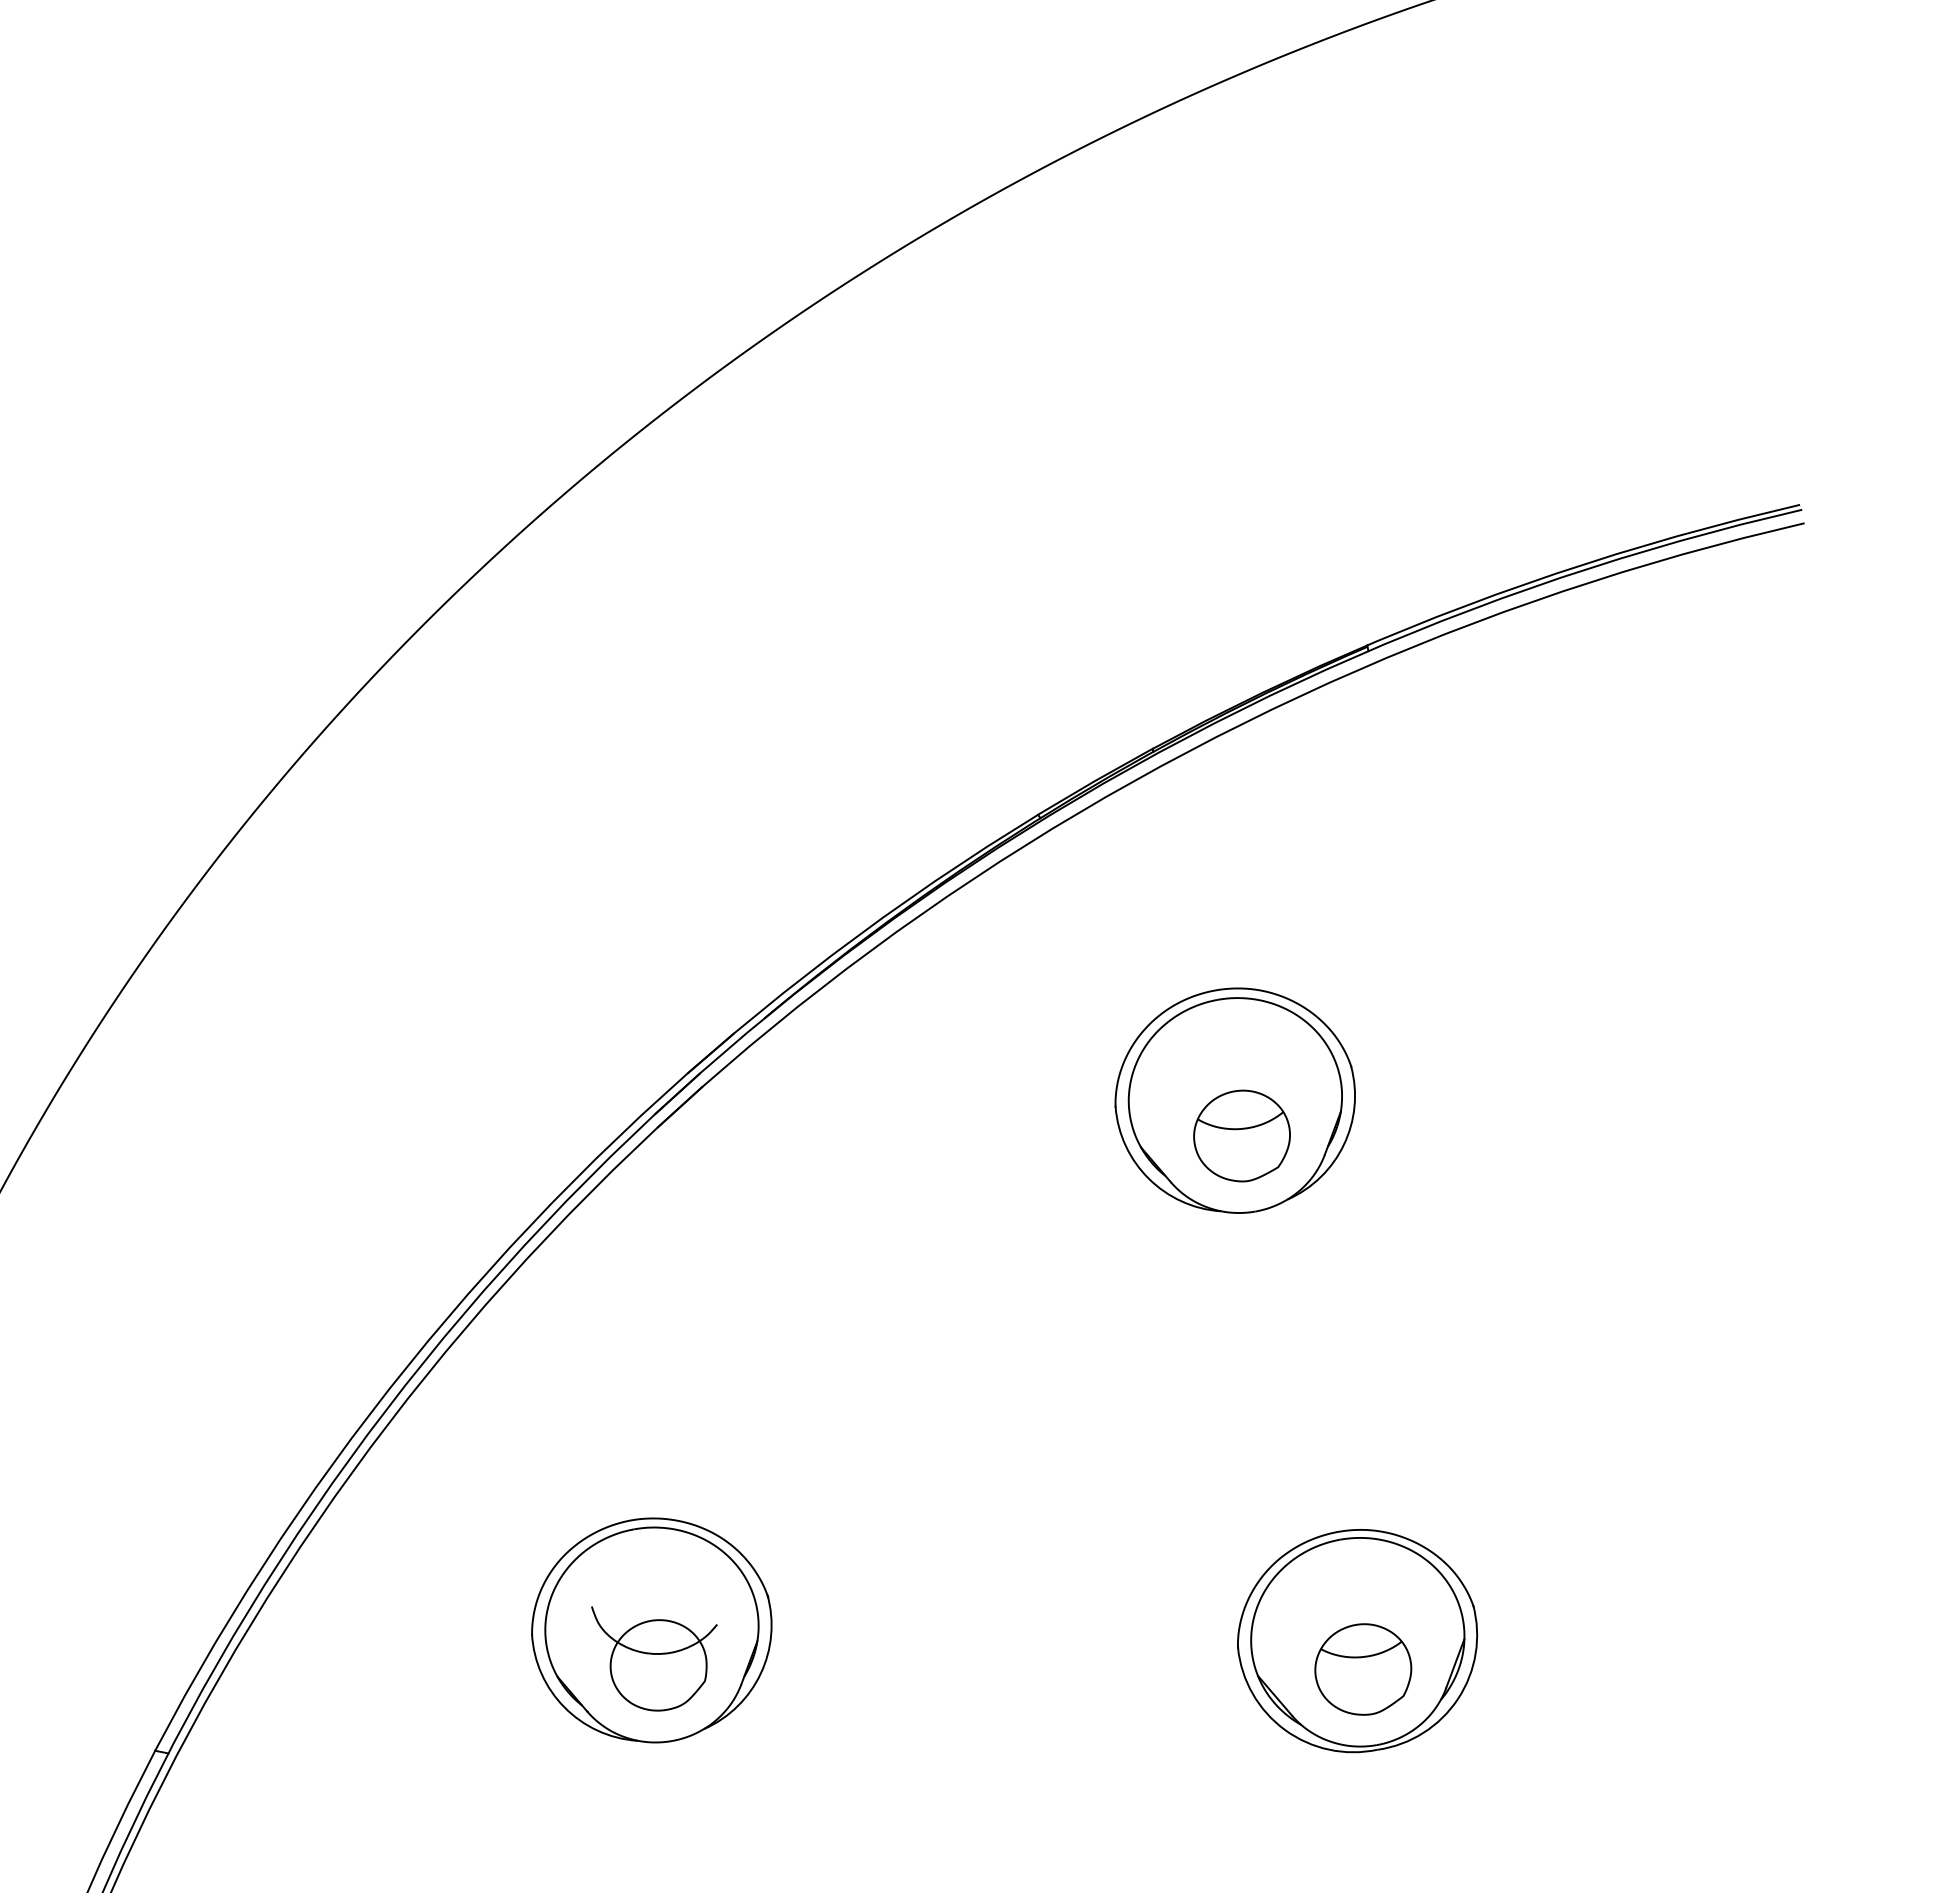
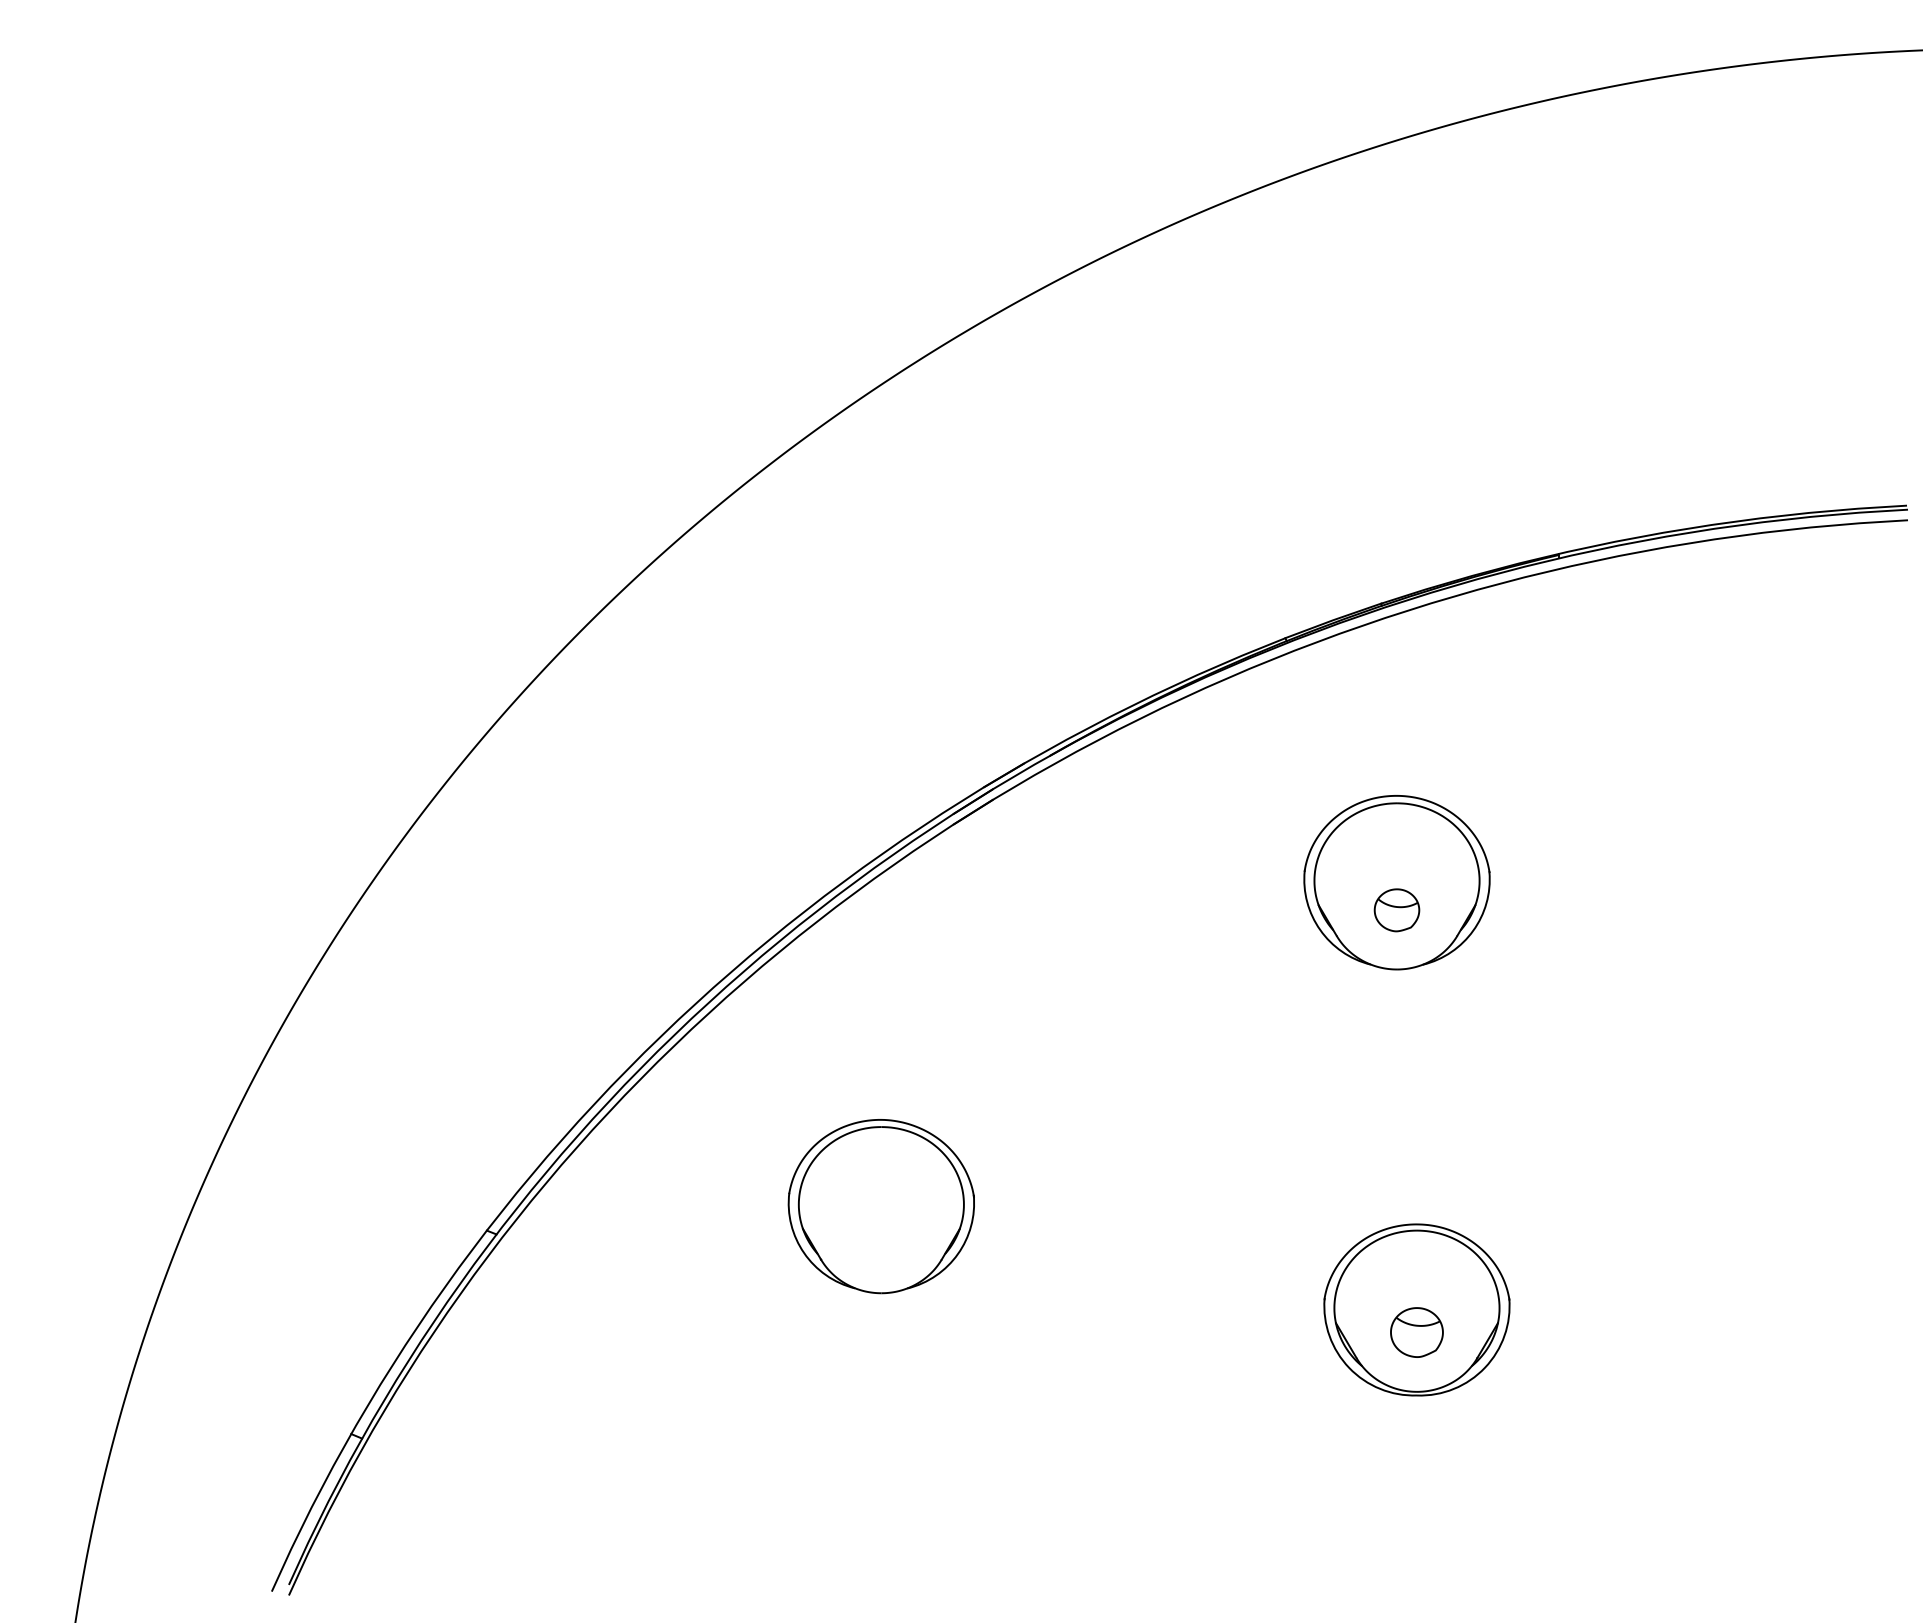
part: (1241, 1136) -> (1396, 910), size x0.6
part: (660, 1652) -> (884, 1224), removed
part: (1362, 1669) -> (1416, 1332), size x0.7

